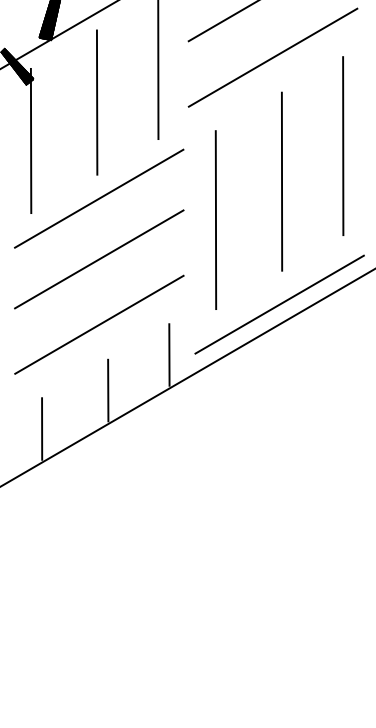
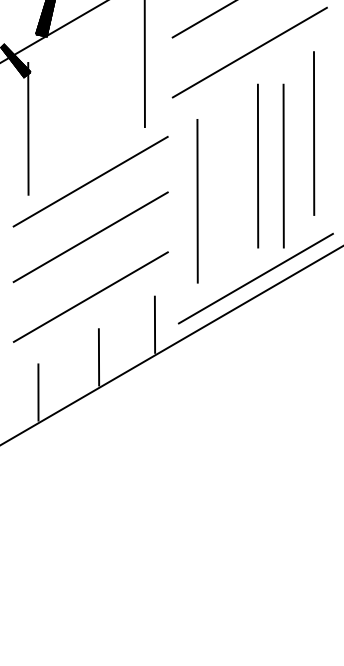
line: (97, 102) -> (89, 93), removed
line: (310, 181) -> (284, 165), added

